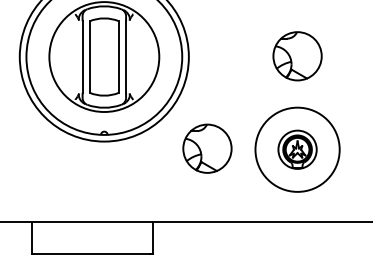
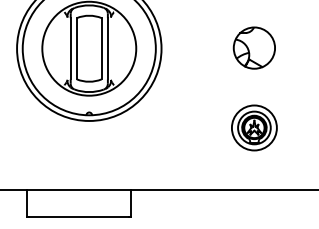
part: (206, 148) -> (176, 126), removed
circle: (296, 149) -> (253, 127), size x0.62

